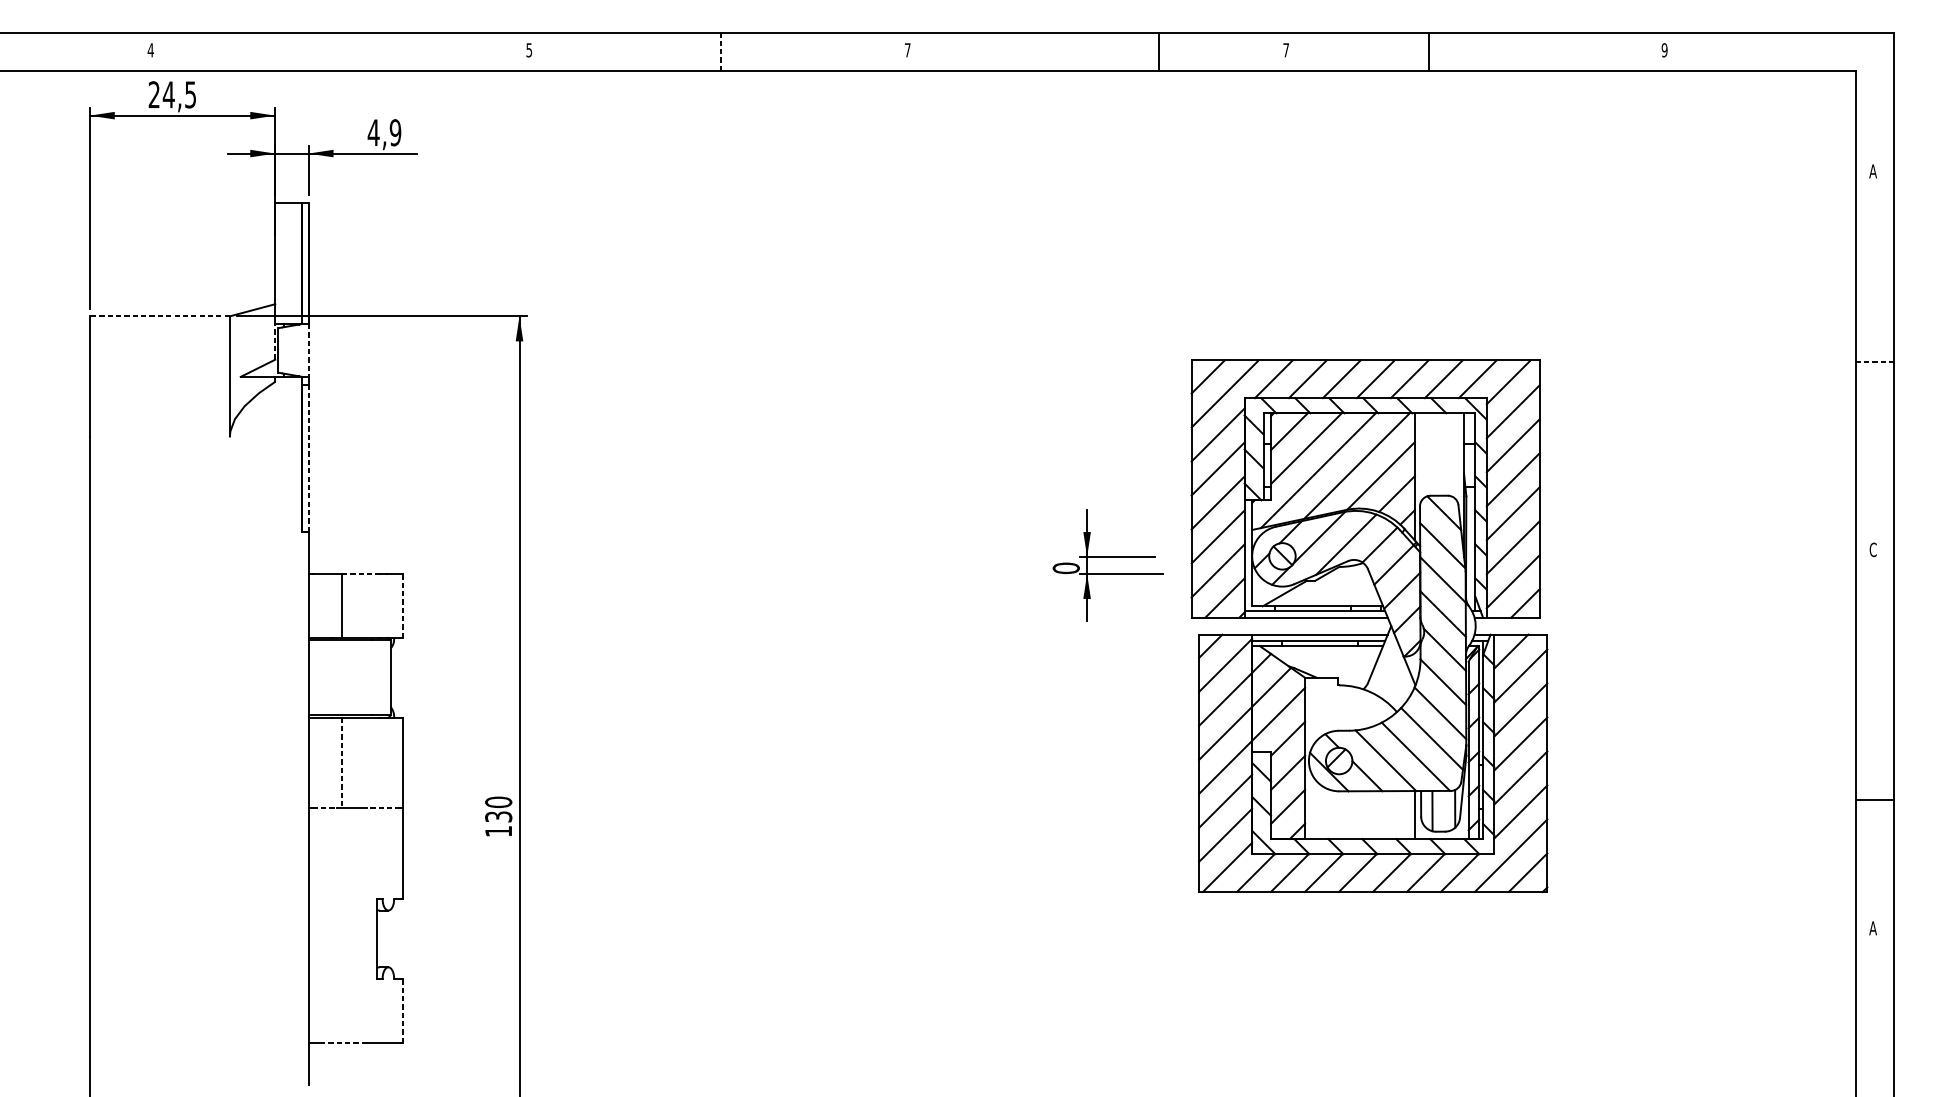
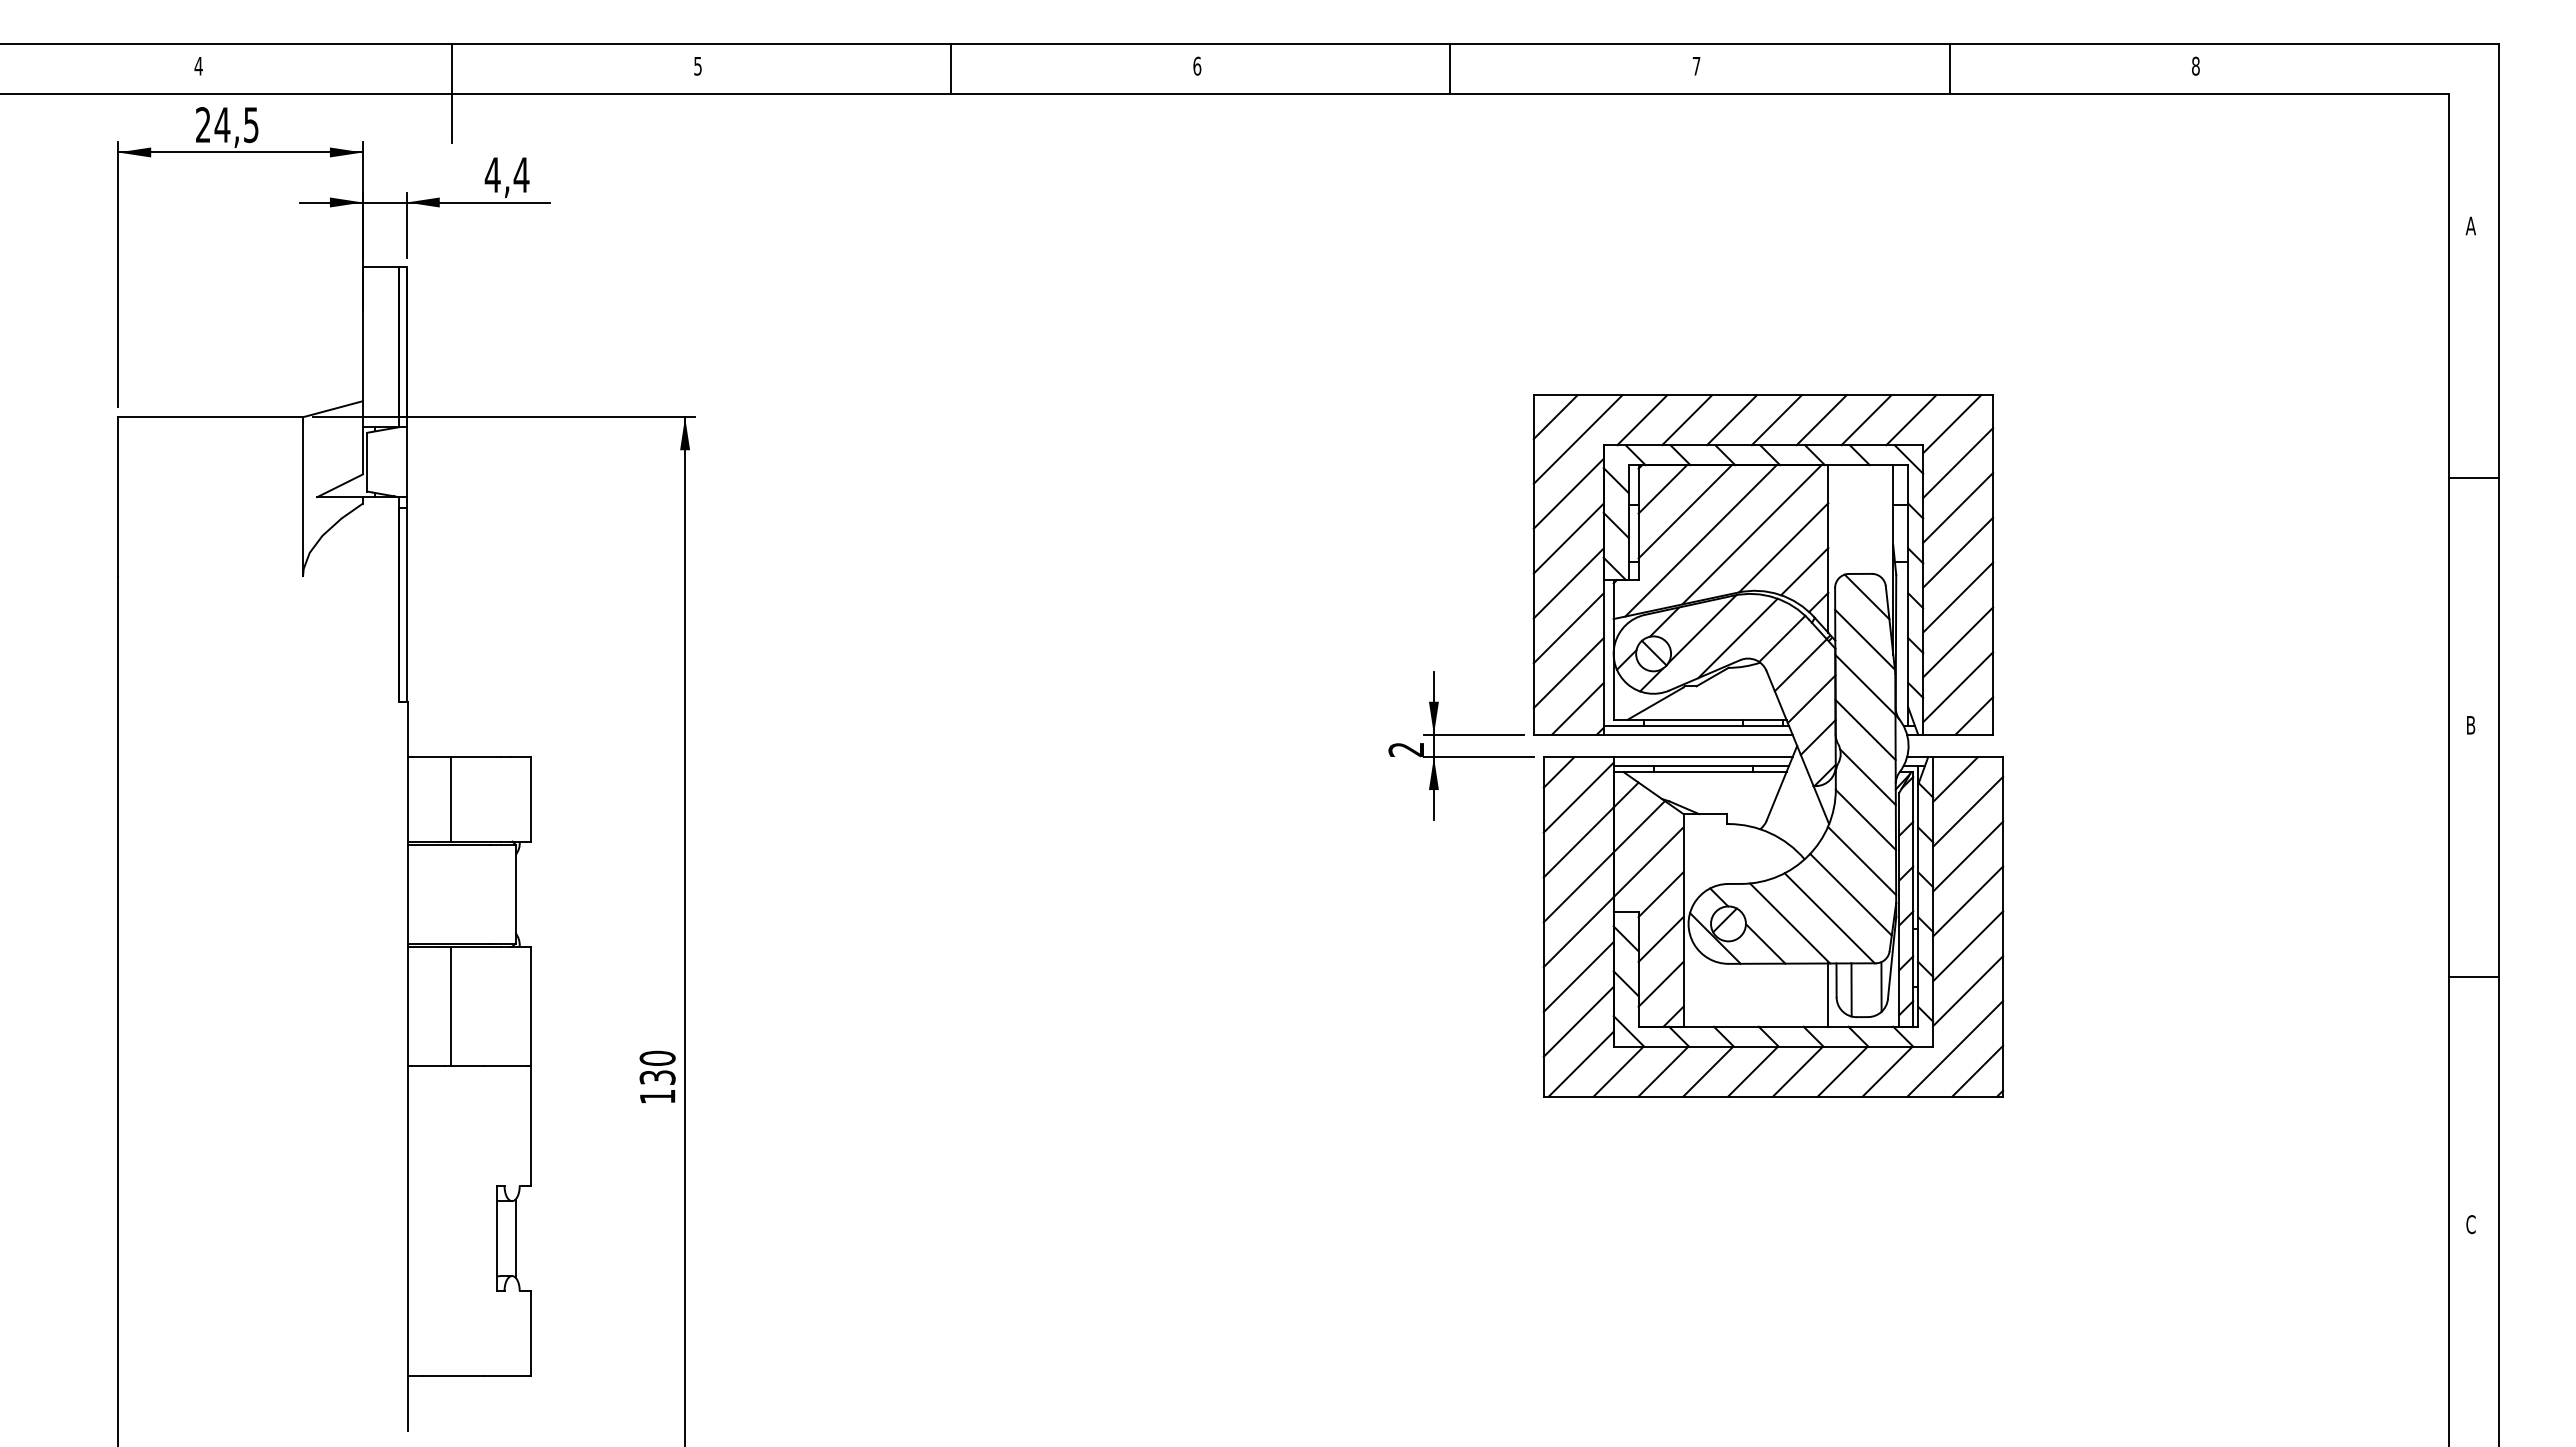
text: (907, 49) -> (1197, 65), 7 -> 6
text: (1664, 50) -> (2195, 66), 9 -> 8
line: (720, 52) -> (950, 68), dashed -> solid
line: (1159, 52) -> (1450, 68), moved
line: (1429, 52) -> (1949, 68), moved
line: (342, 70) -> (451, 93), added
text: (395, 133) -> (521, 175), 4,9 -> 4,4
line: (159, 316) -> (210, 417), dashed -> solid
line: (274, 341) -> (362, 450), dashed -> solid
line: (308, 350) -> (406, 462), dashed -> solid
line: (1875, 362) -> (2473, 478), dashed -> solid
line: (308, 459) -> (406, 605), dashed -> solid
text: (1872, 549) -> (2470, 724), C -> B
text: (1066, 568) -> (1406, 749), 0 -> 2
line: (361, 573) -> (476, 756), dashed -> solid
line: (402, 605) -> (530, 798), dashed -> solid
part: (1369, 618) -> (1768, 735), moved
line: (342, 763) -> (451, 1006), dashed -> solid
line: (1875, 800) -> (2473, 977), moved
line: (324, 808) -> (428, 1066), dashed -> solid
line: (383, 808) -> (505, 1066), dashed -> solid
text: (1872, 928) -> (2470, 1224), A -> C
line: (390, 938) -> (515, 1238), added
line: (402, 1010) -> (530, 1332), dashed -> solid
line: (343, 1042) -> (453, 1375), dashed -> solid

